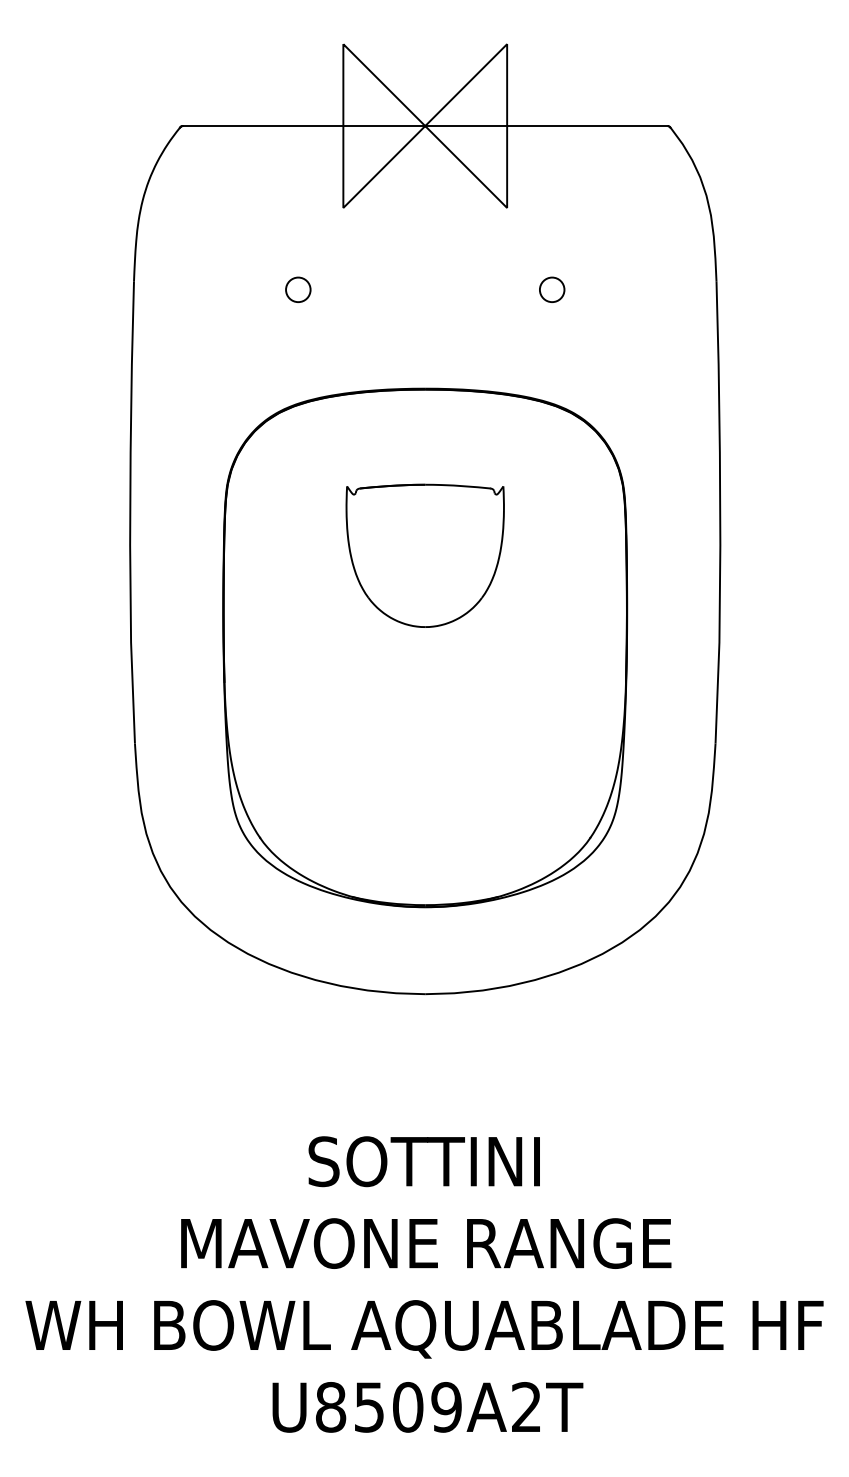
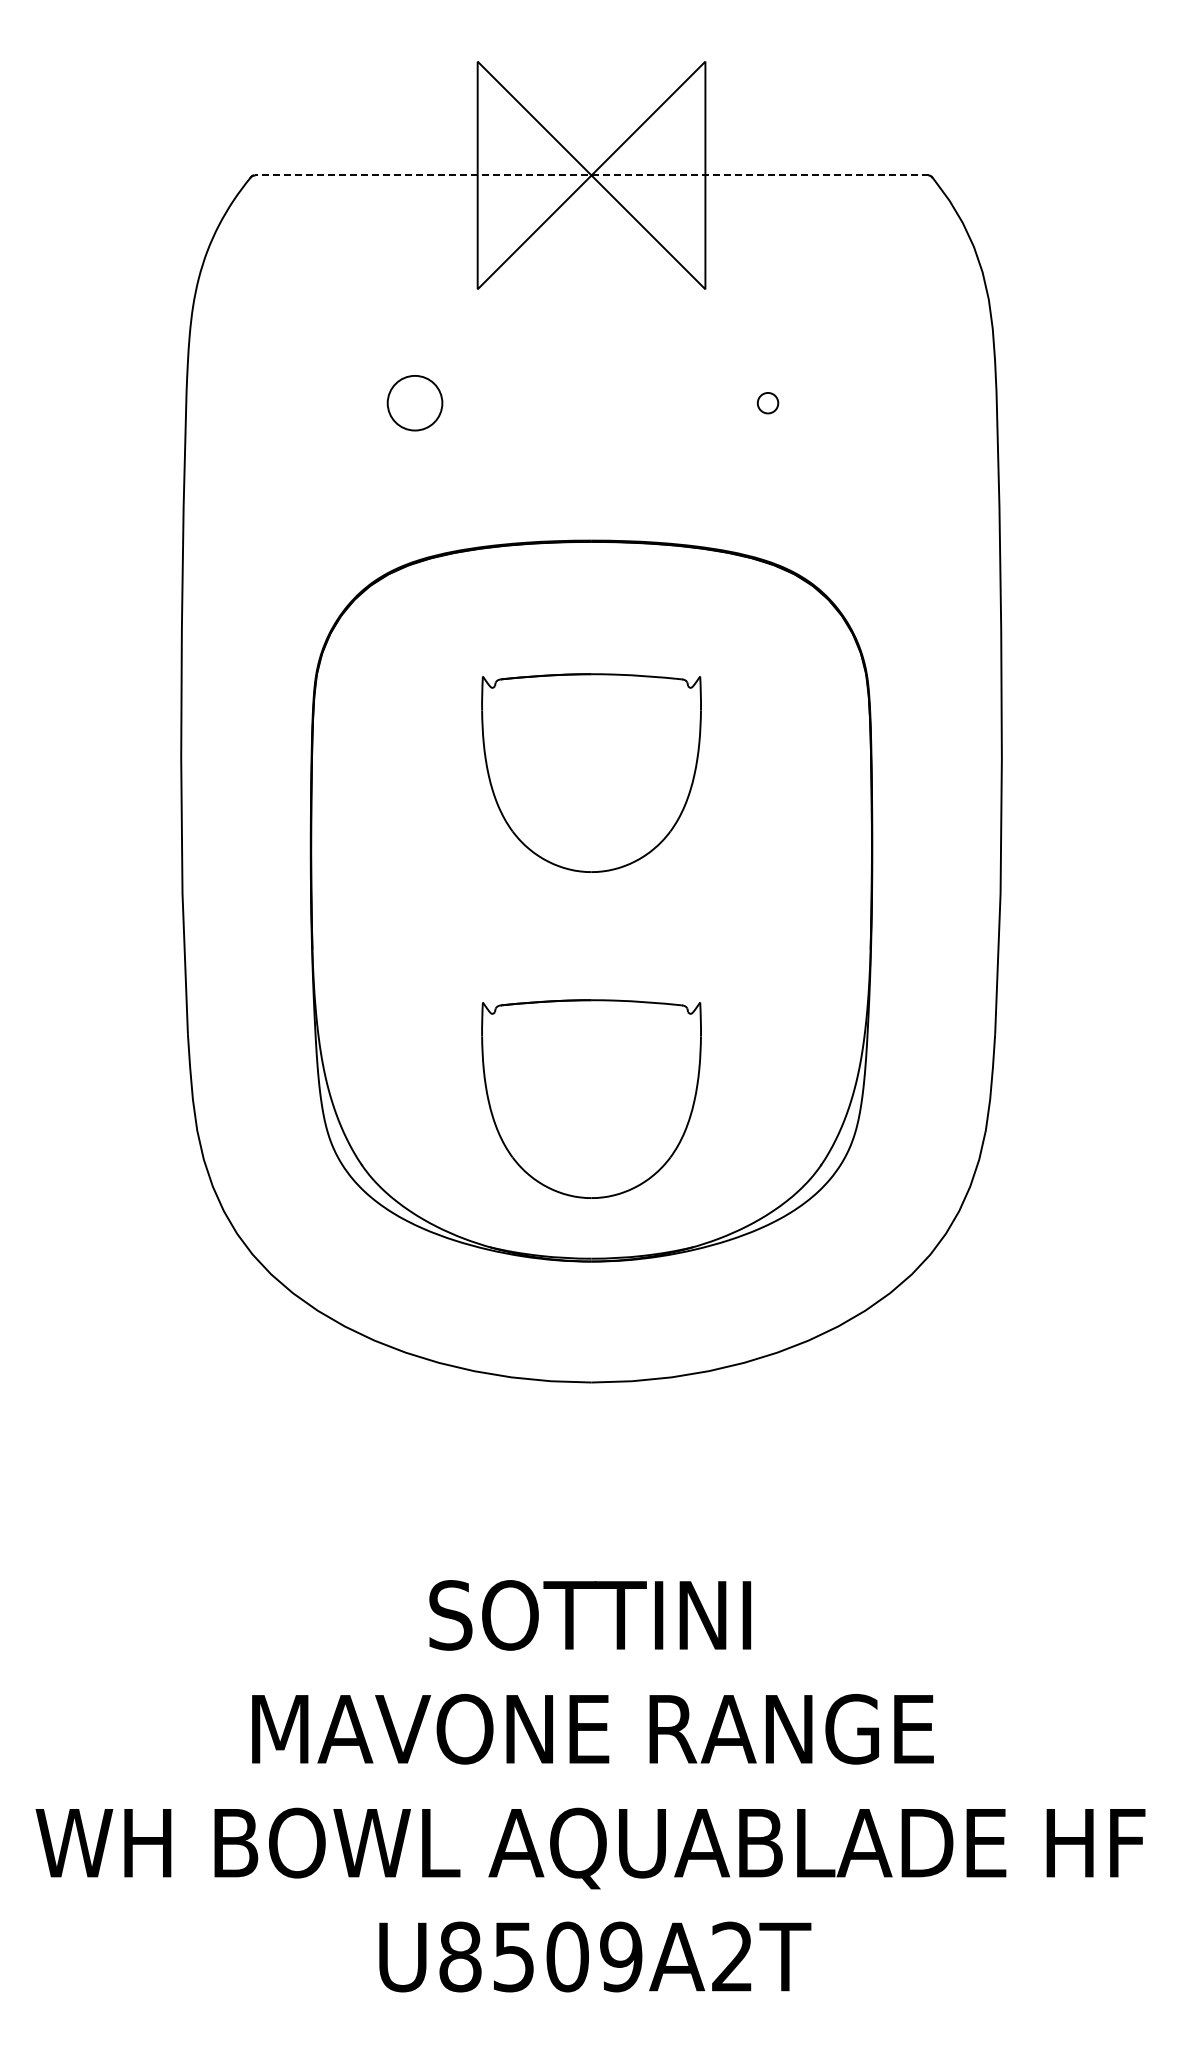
line: (425, 126) -> (591, 175), solid -> dashed
circle: (297, 290) -> (414, 403), size x1.6
circle: (551, 290) -> (767, 403), size x0.6
part: (425, 789) -> (591, 1098), added

